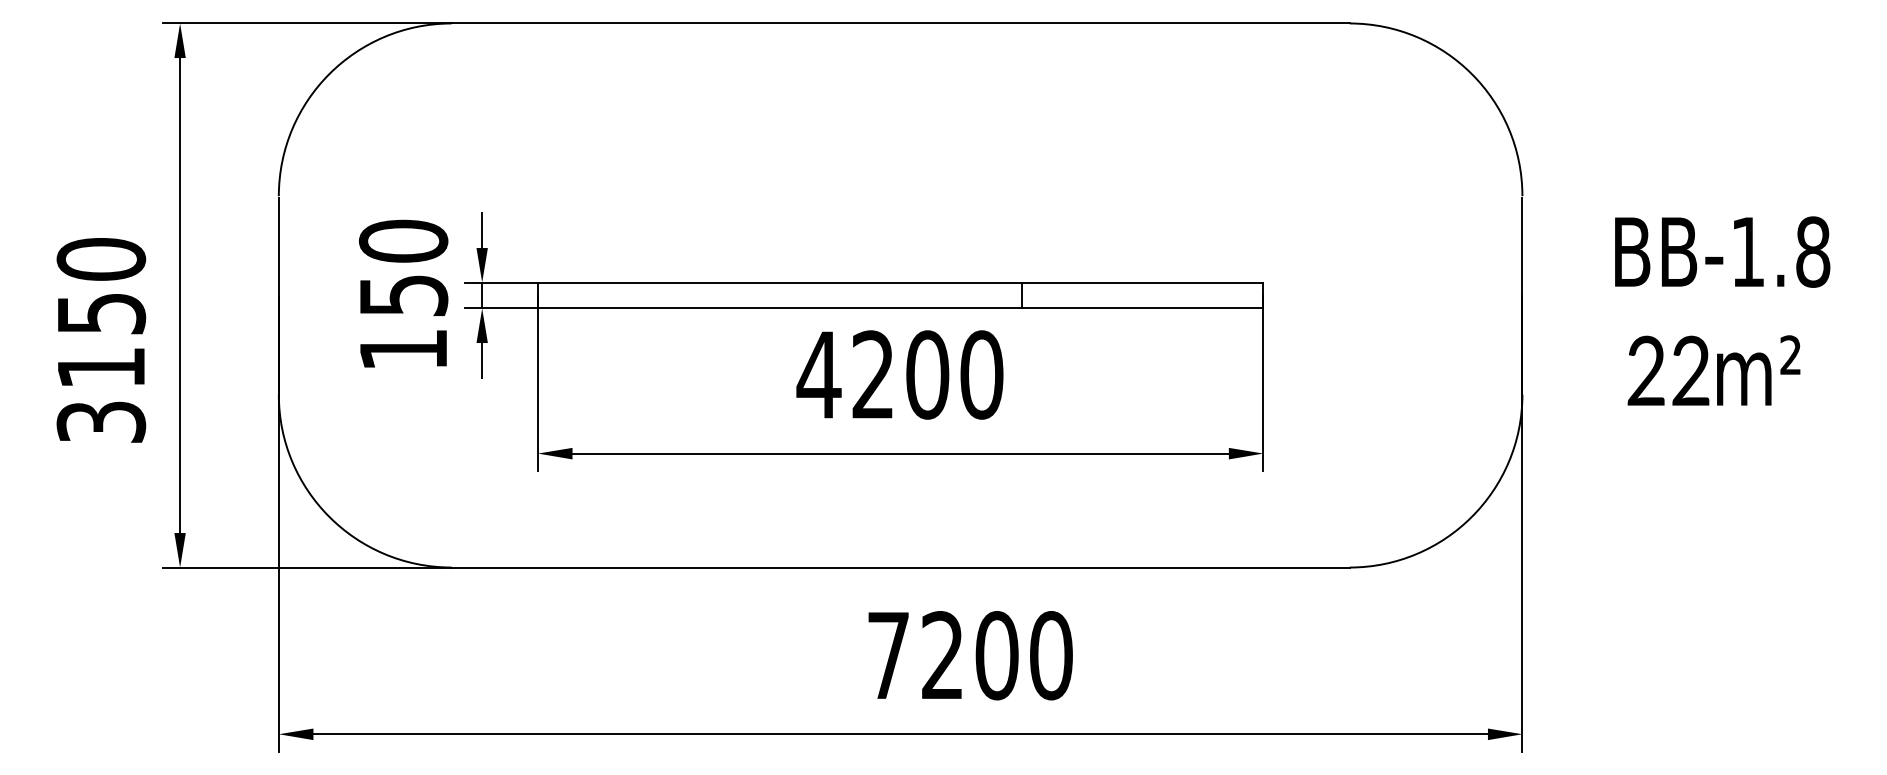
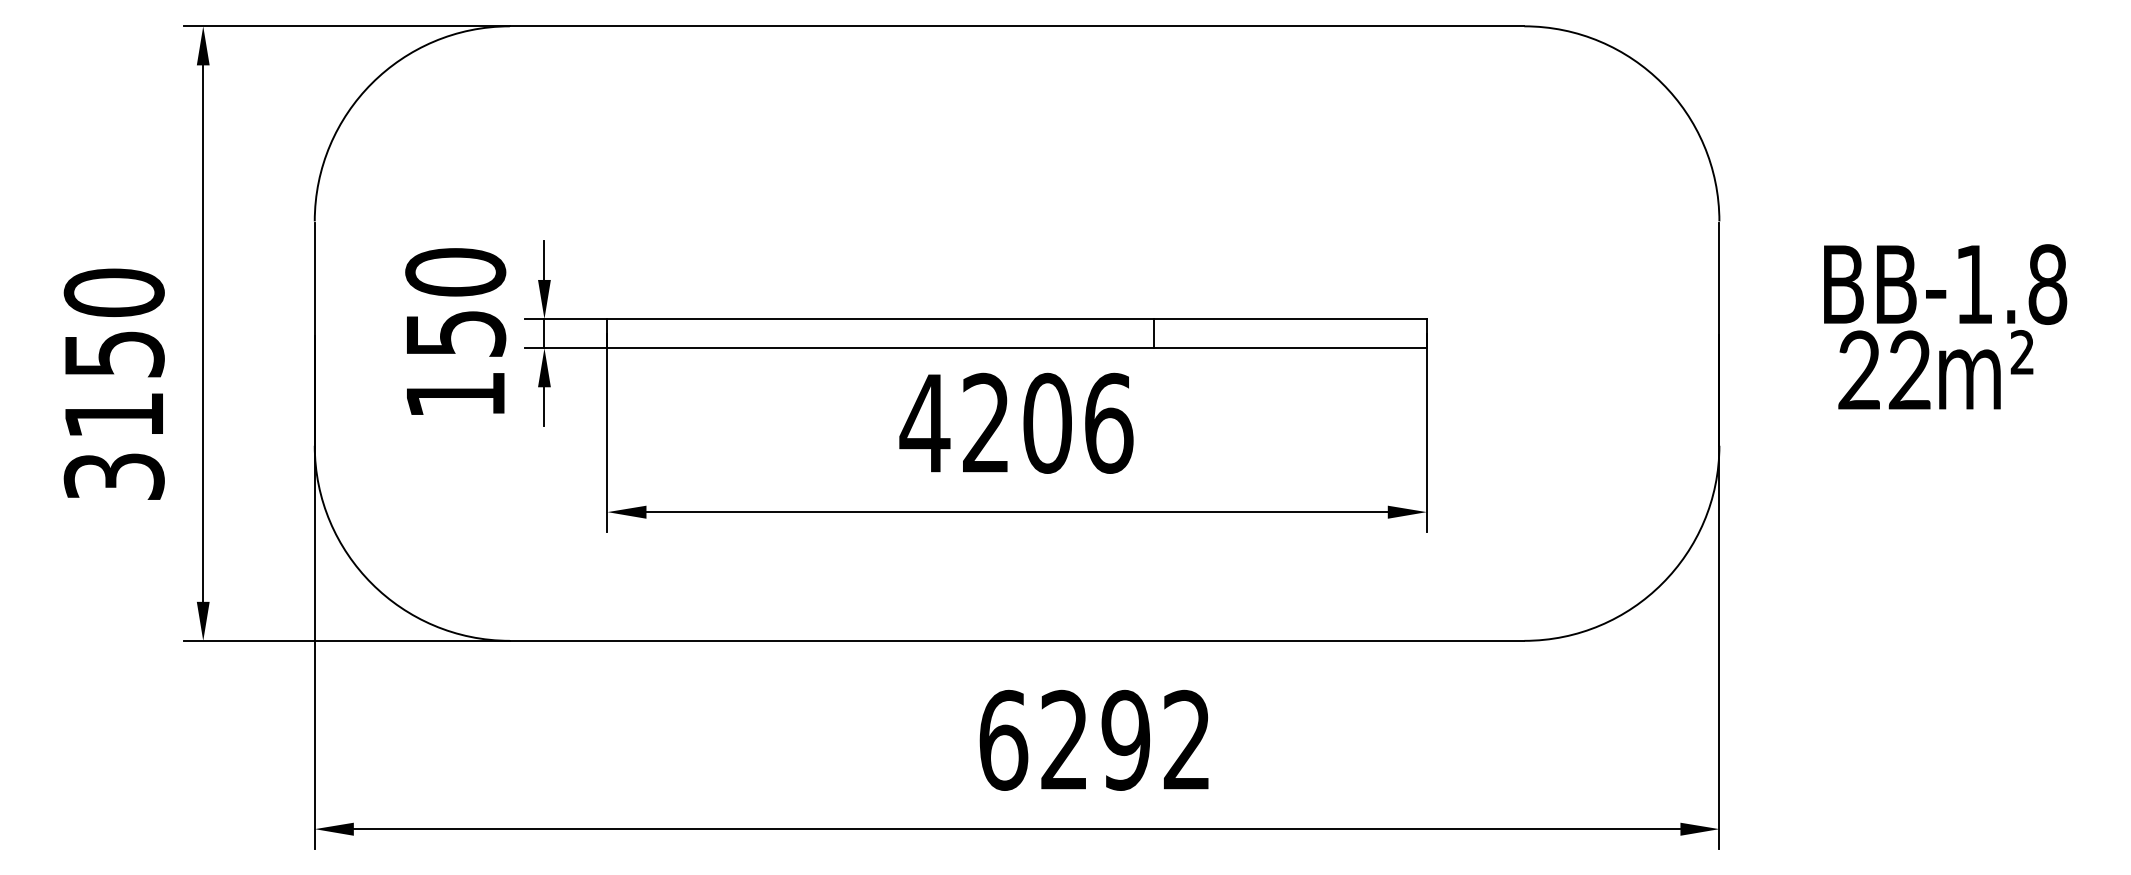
text: (1713, 370) -> (1935, 369), moved
text: (981, 374) -> (1108, 422), 4200 -> 4206
text: (969, 655) -> (1094, 740), 7200 -> 6292

